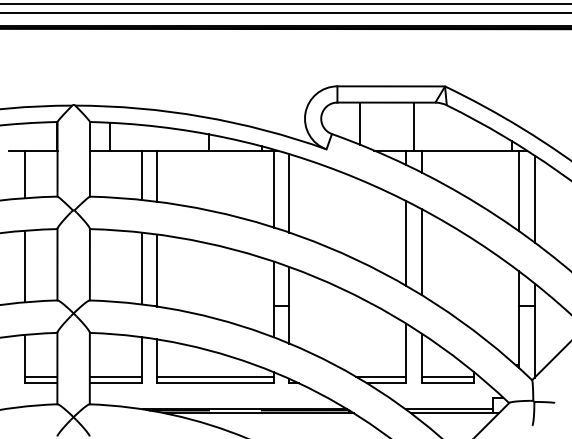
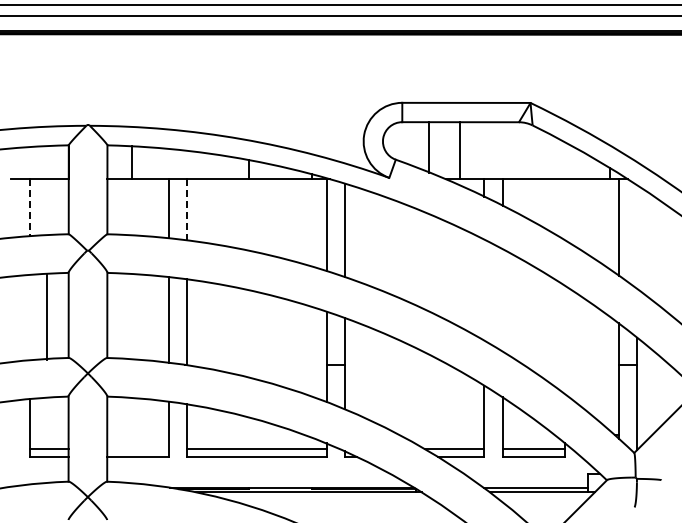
line: (413, 126) -> (459, 150), moved
line: (24, 175) -> (29, 208), solid -> dashed
line: (157, 175) -> (187, 209), solid -> dashed
line: (534, 198) -> (637, 236), removed
line: (406, 242) -> (484, 289), removed
line: (421, 252) -> (502, 300), removed
line: (24, 266) -> (46, 317), moved
line: (115, 377) -> (137, 449), removed

